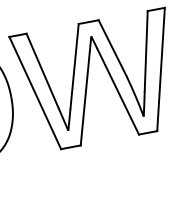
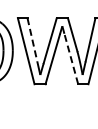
line: (42, 71) -> (32, 40), solid -> dashed
line: (118, 90) -> (71, 58), solid -> dashed

